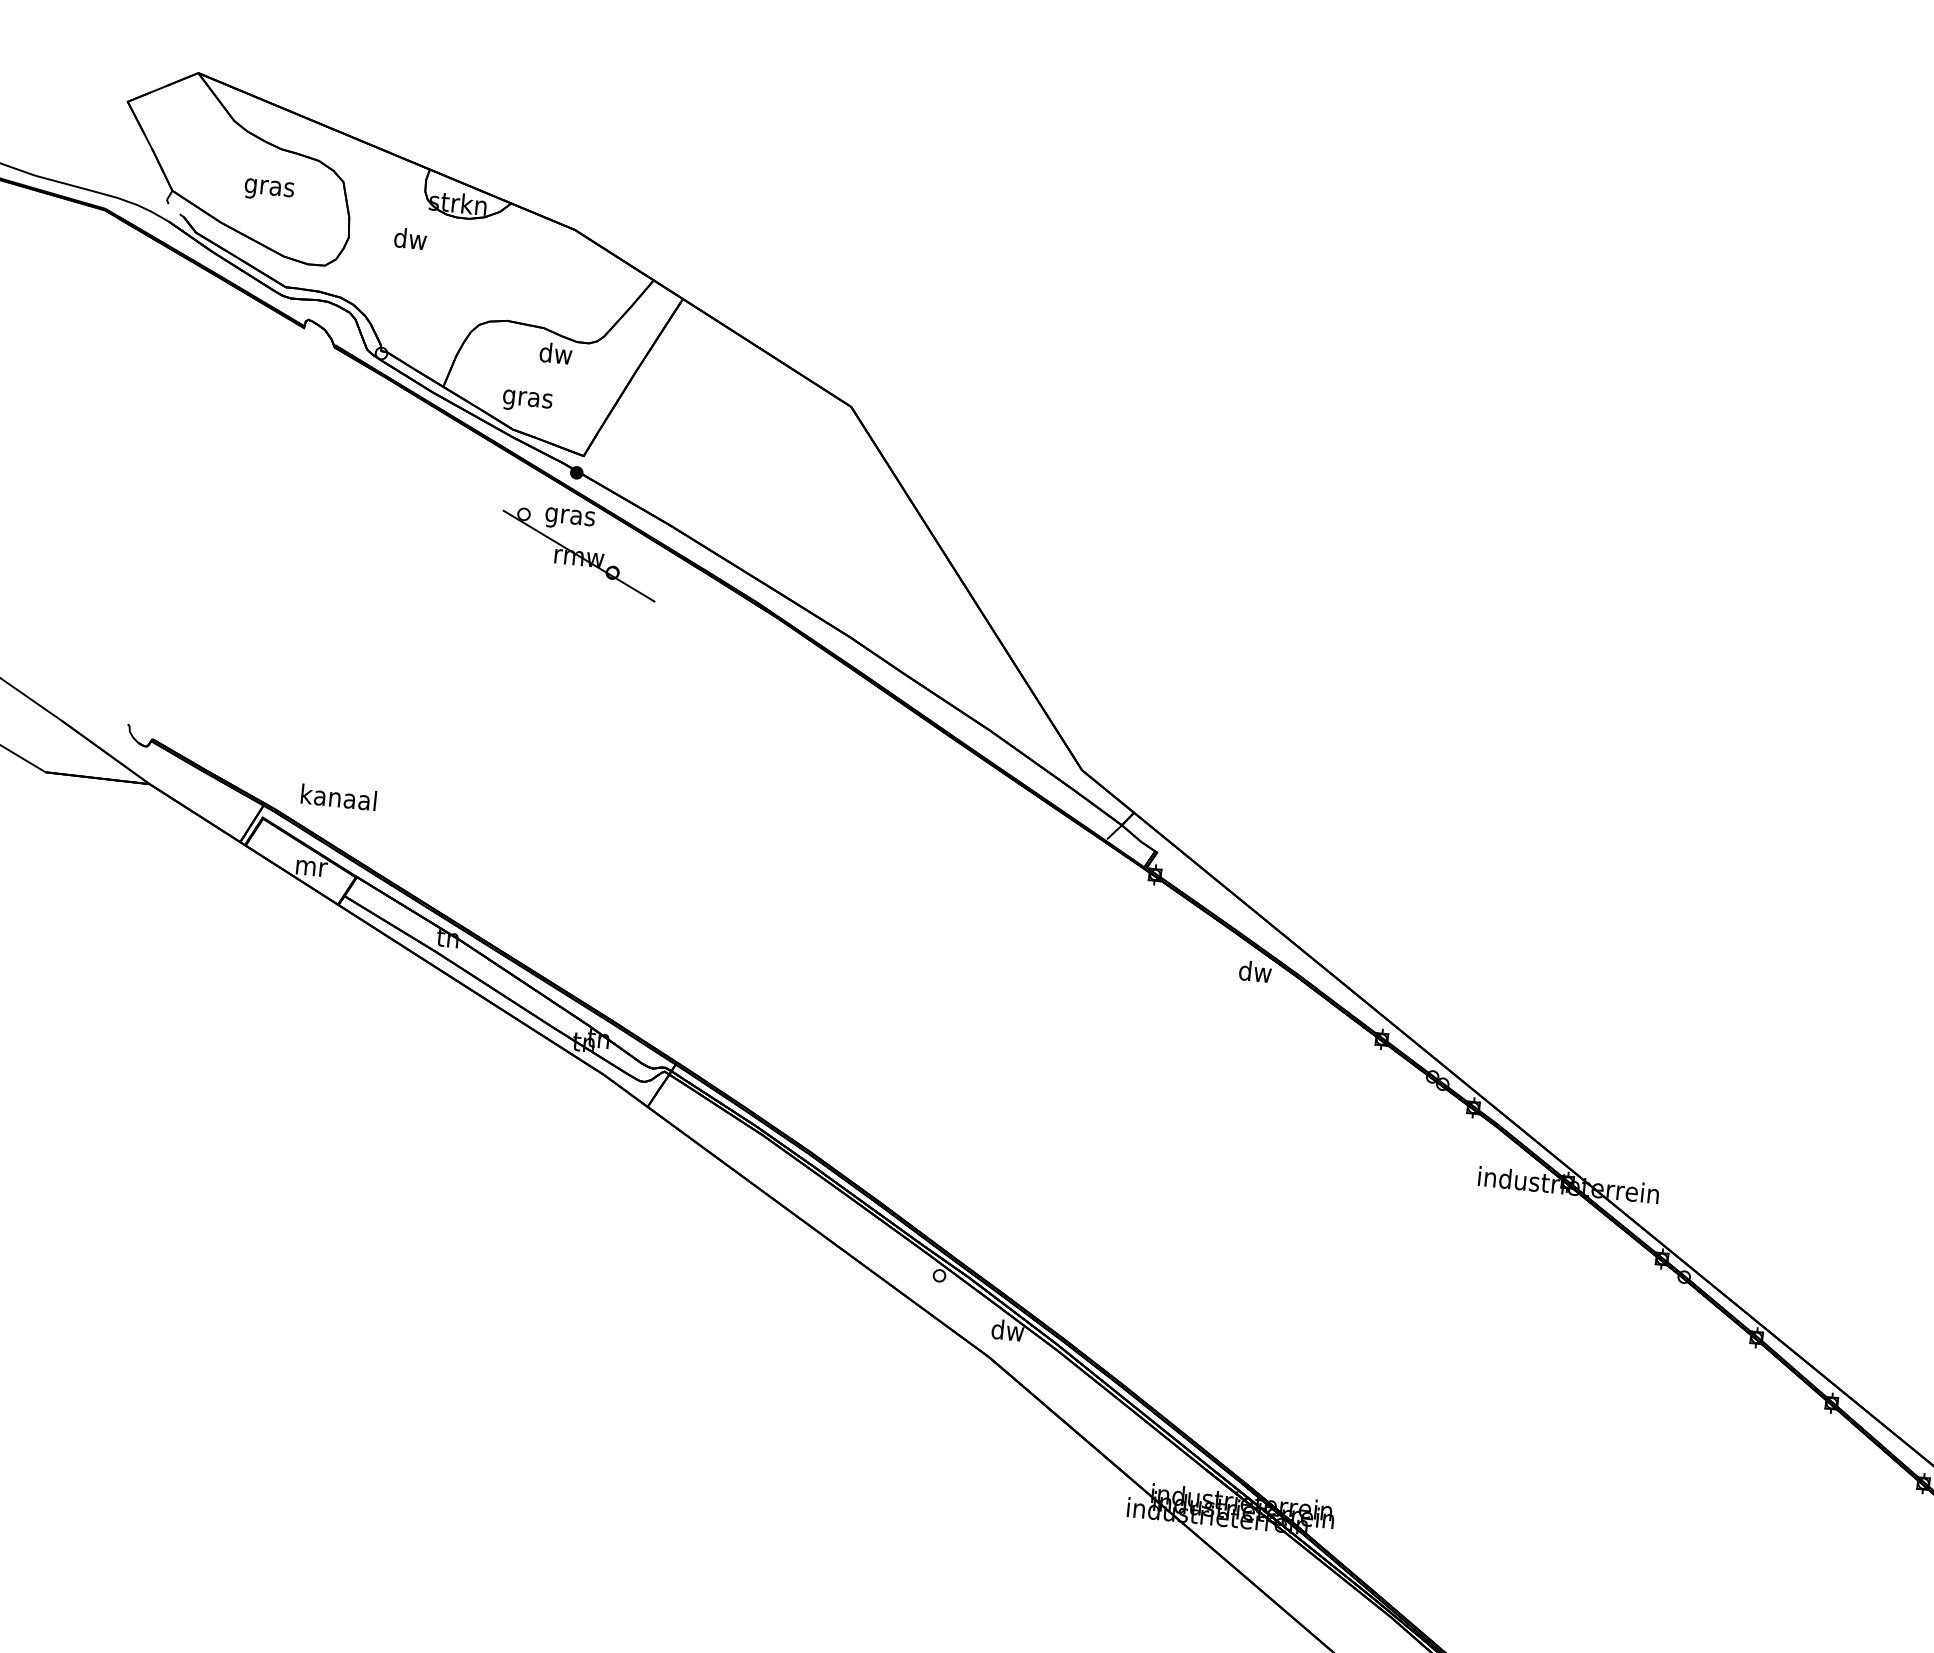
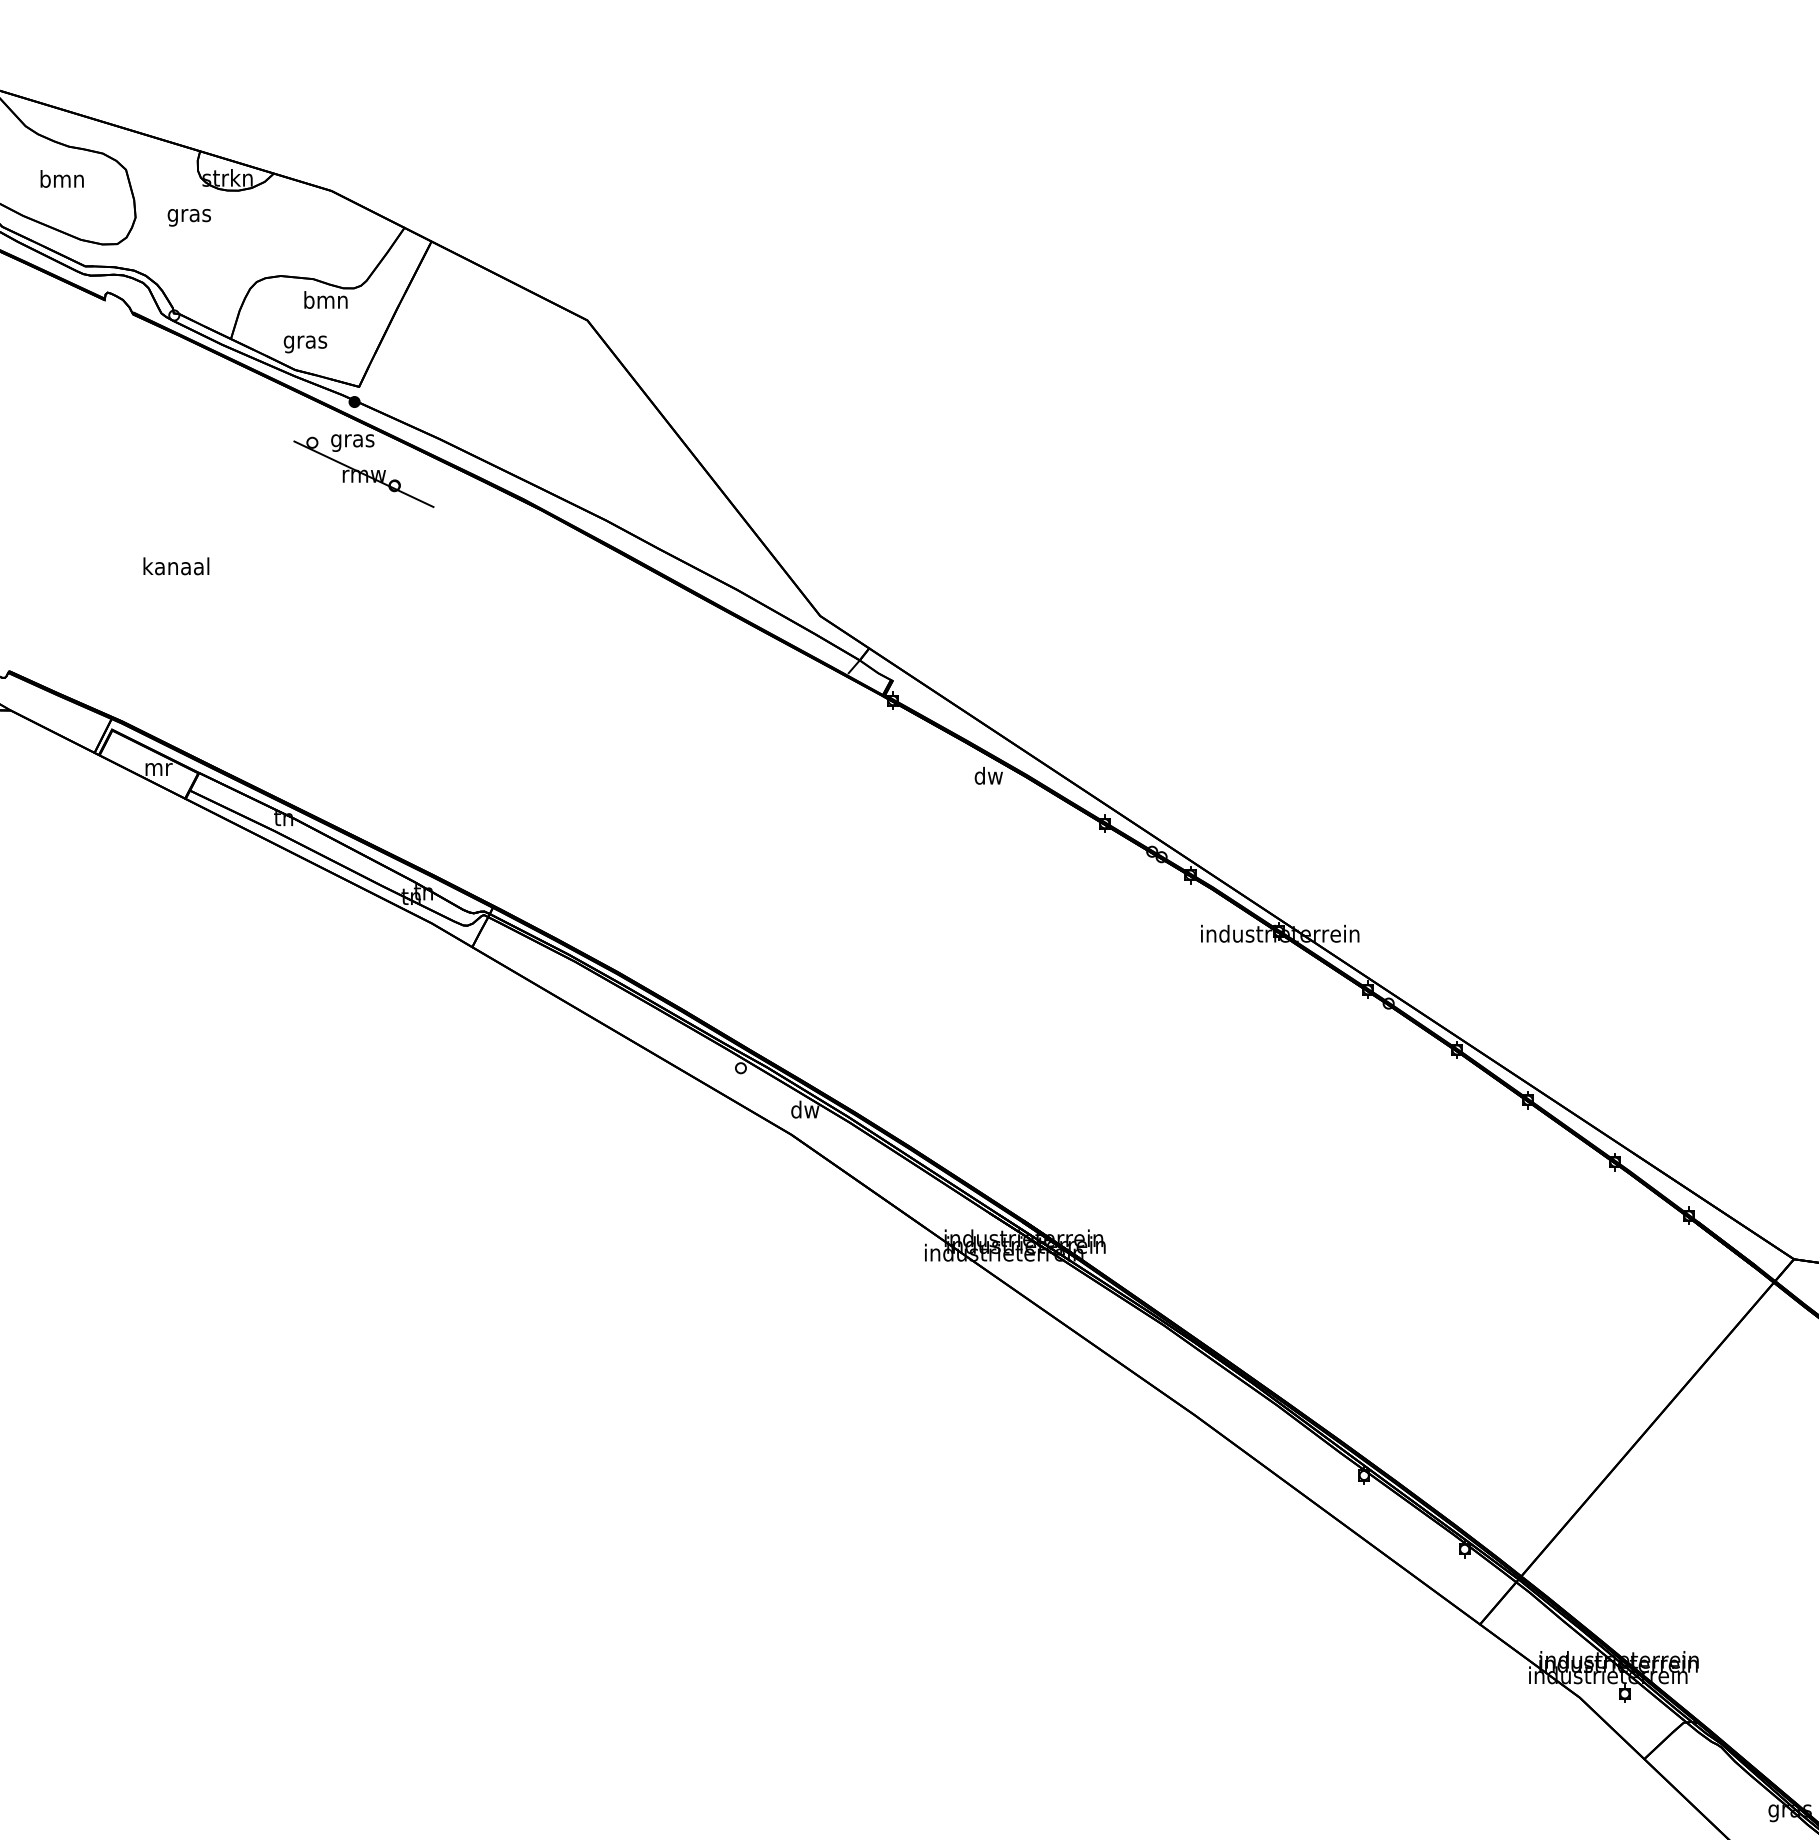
text: (268, 187) -> (61, 181), gras -> bmn
text: (409, 241) -> (188, 215), dw -> gras
text: (555, 352) -> (325, 299), dw -> bmn
text: (338, 797) -> (176, 566), moved

